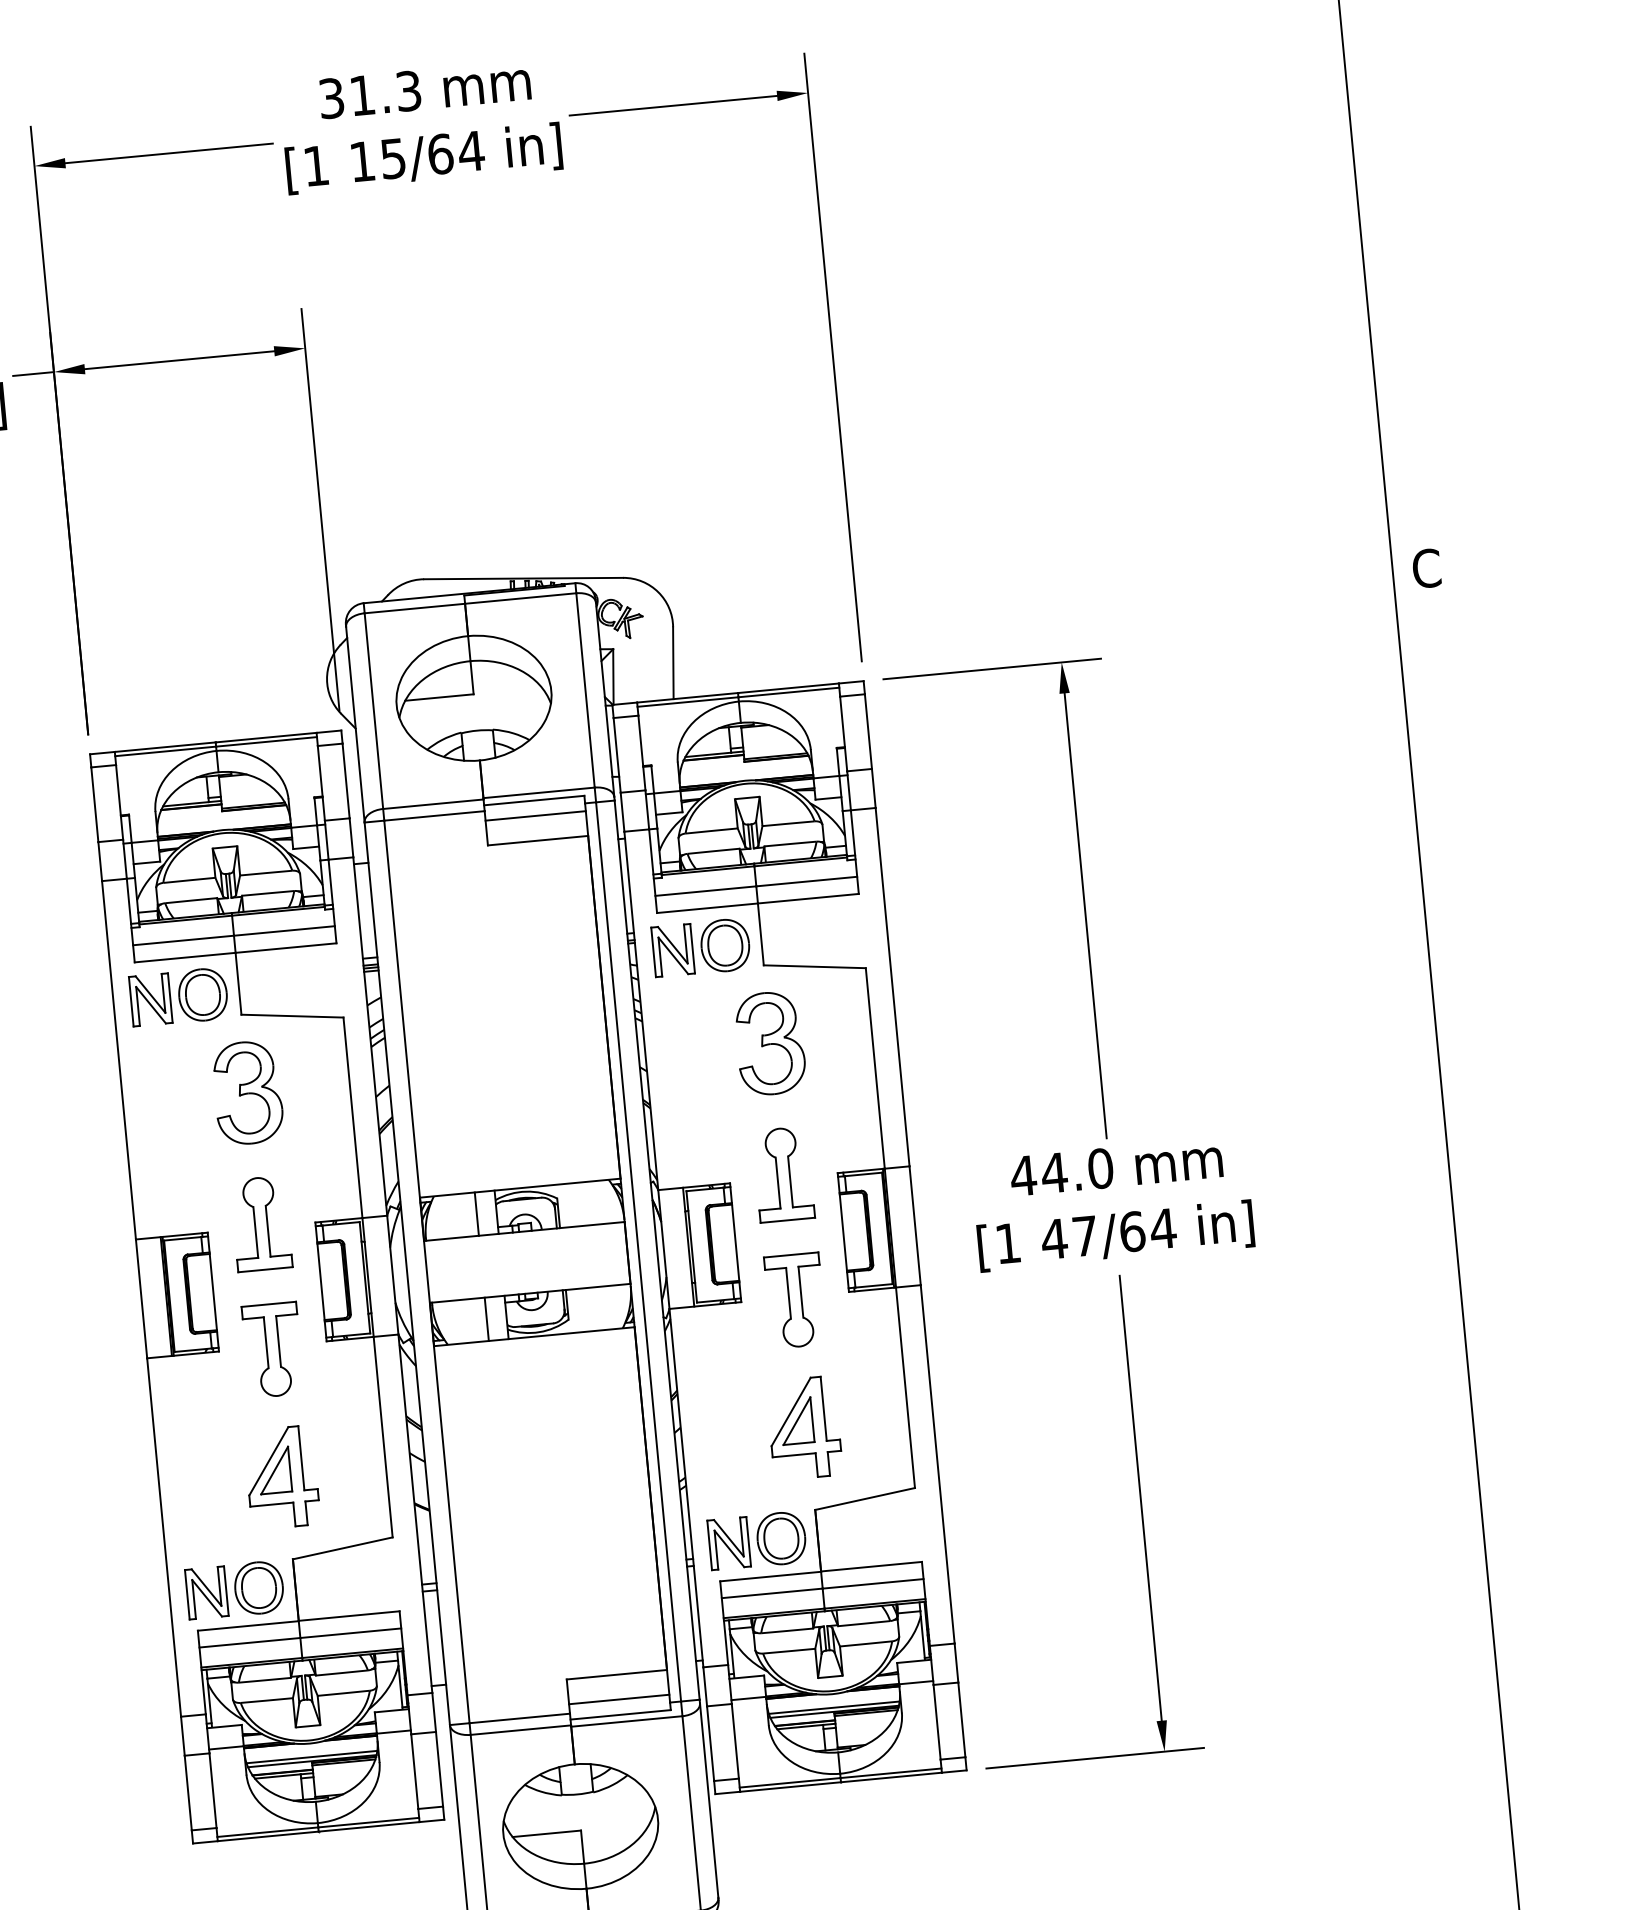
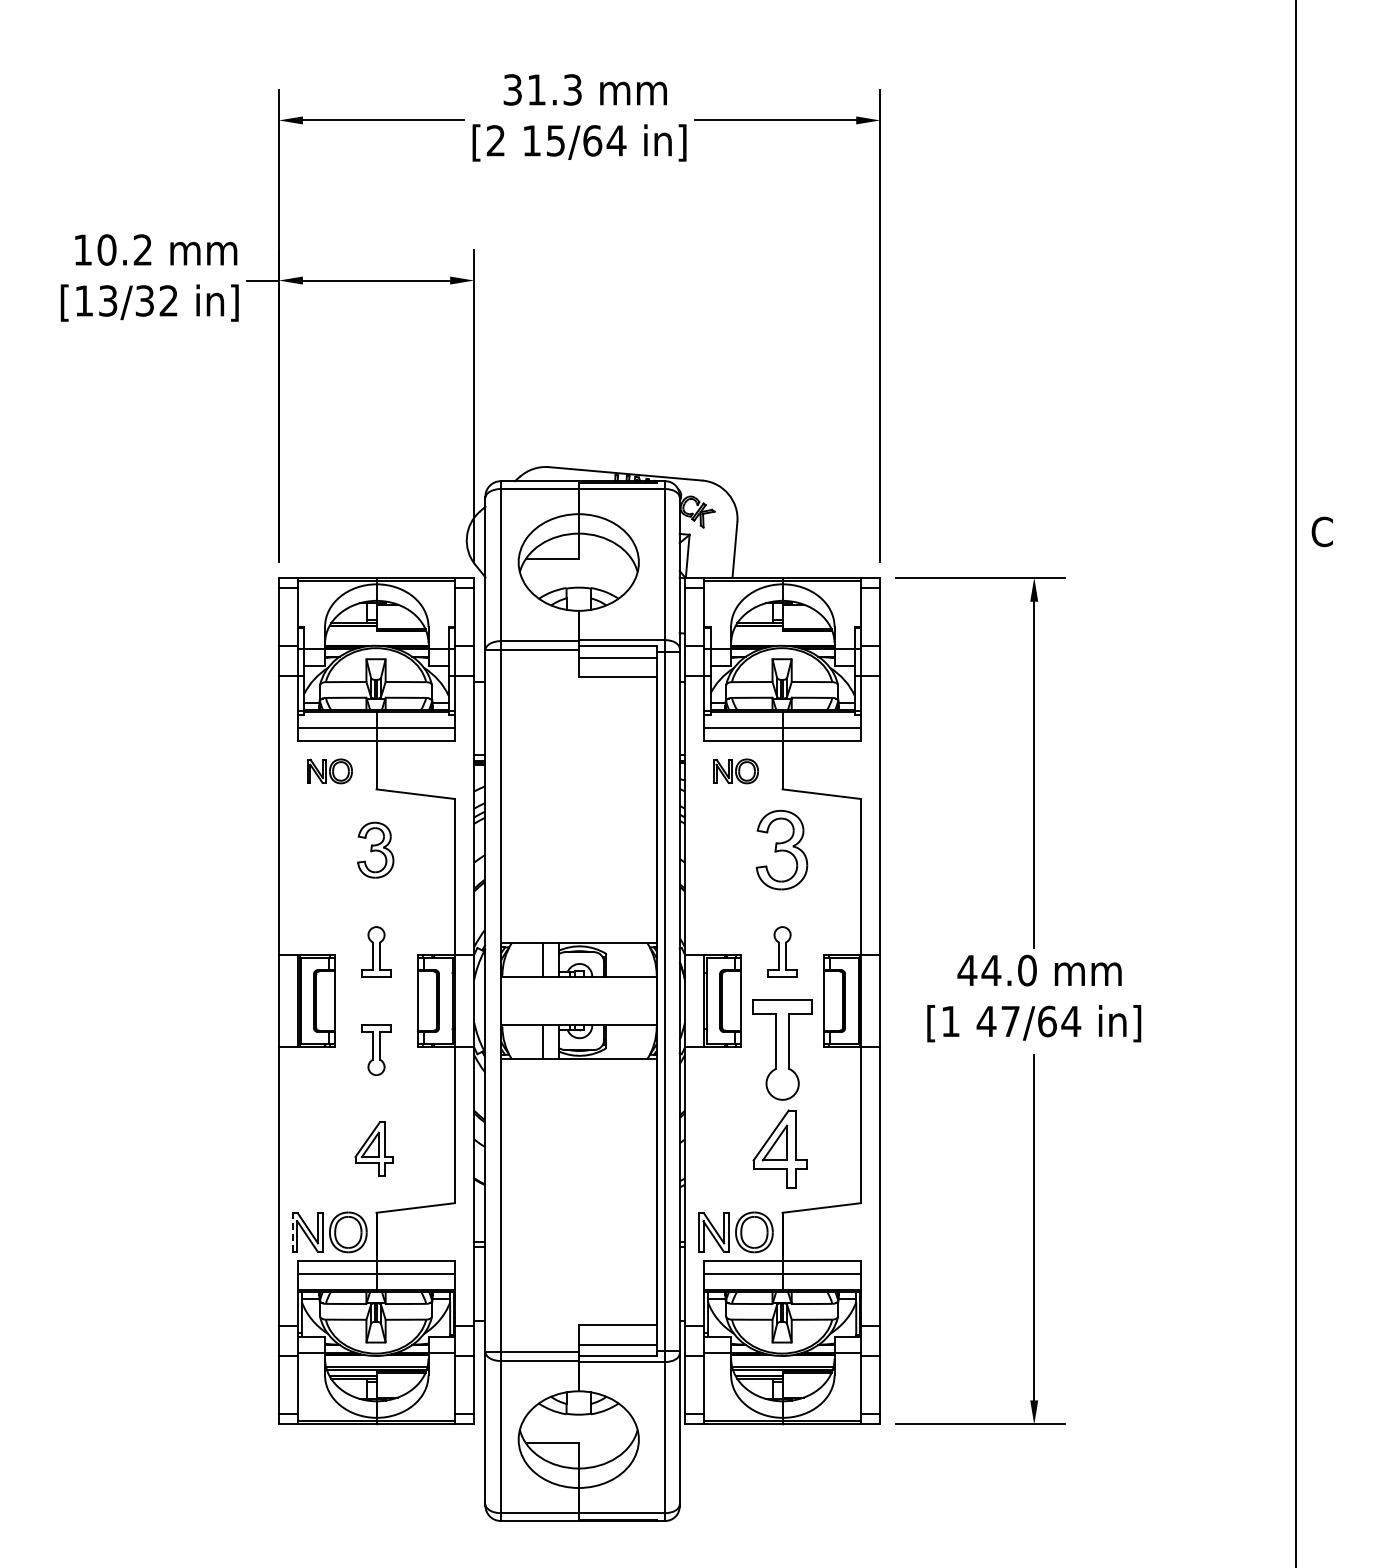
text: (315, 165) -> (495, 140), [1 -> [2
part: (701, 948) -> (735, 771), size x0.6
part: (178, 997) -> (329, 771), size x0.6
part: (247, 1093) -> (375, 850), size x0.7
part: (783, 1173) -> (782, 951), size x0.7
part: (261, 1223) -> (376, 951), size x0.7
part: (795, 1301) -> (782, 1050), size x1.4
part: (273, 1350) -> (376, 1050), size x0.7
part: (281, 1476) -> (373, 1148), size x0.7
line: (187, 1593) -> (292, 1231), solid -> dashed

